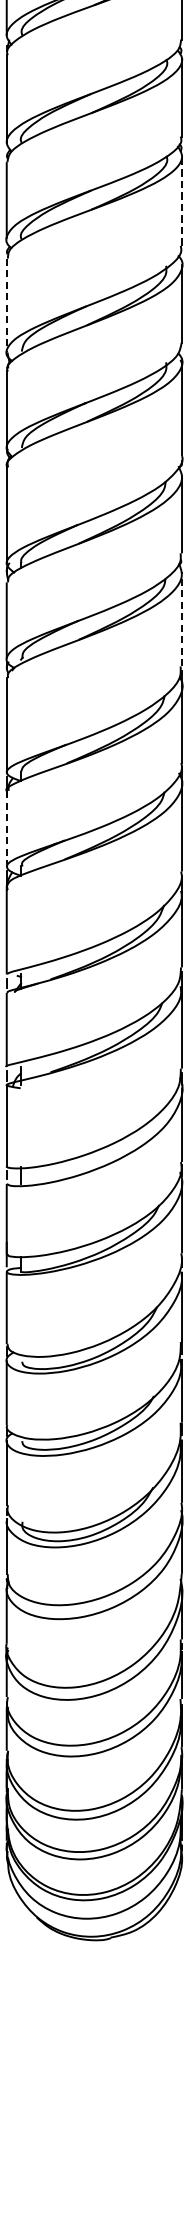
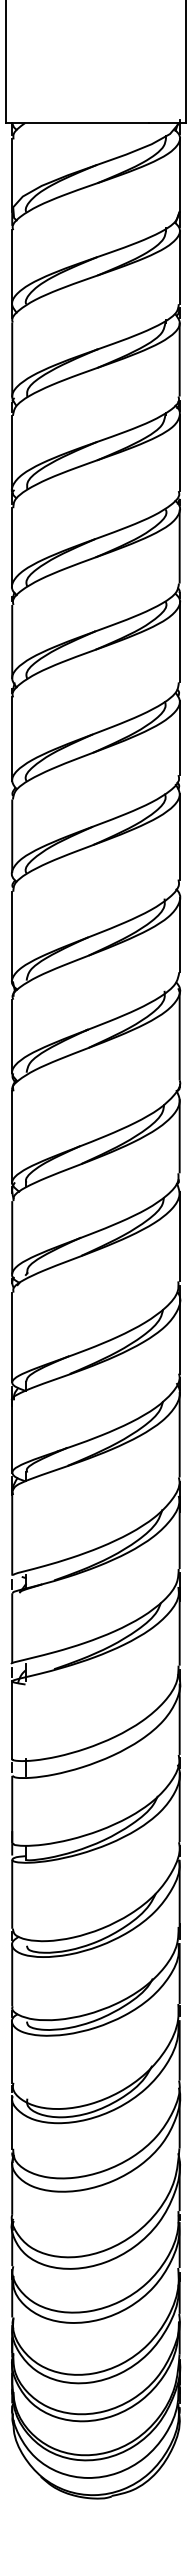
line: (181, 200) -> (179, 836), dashed -> solid
line: (7, 305) -> (12, 936), dashed -> solid
line: (181, 619) -> (179, 1236), dashed -> solid
line: (7, 829) -> (12, 1437), dashed -> solid

